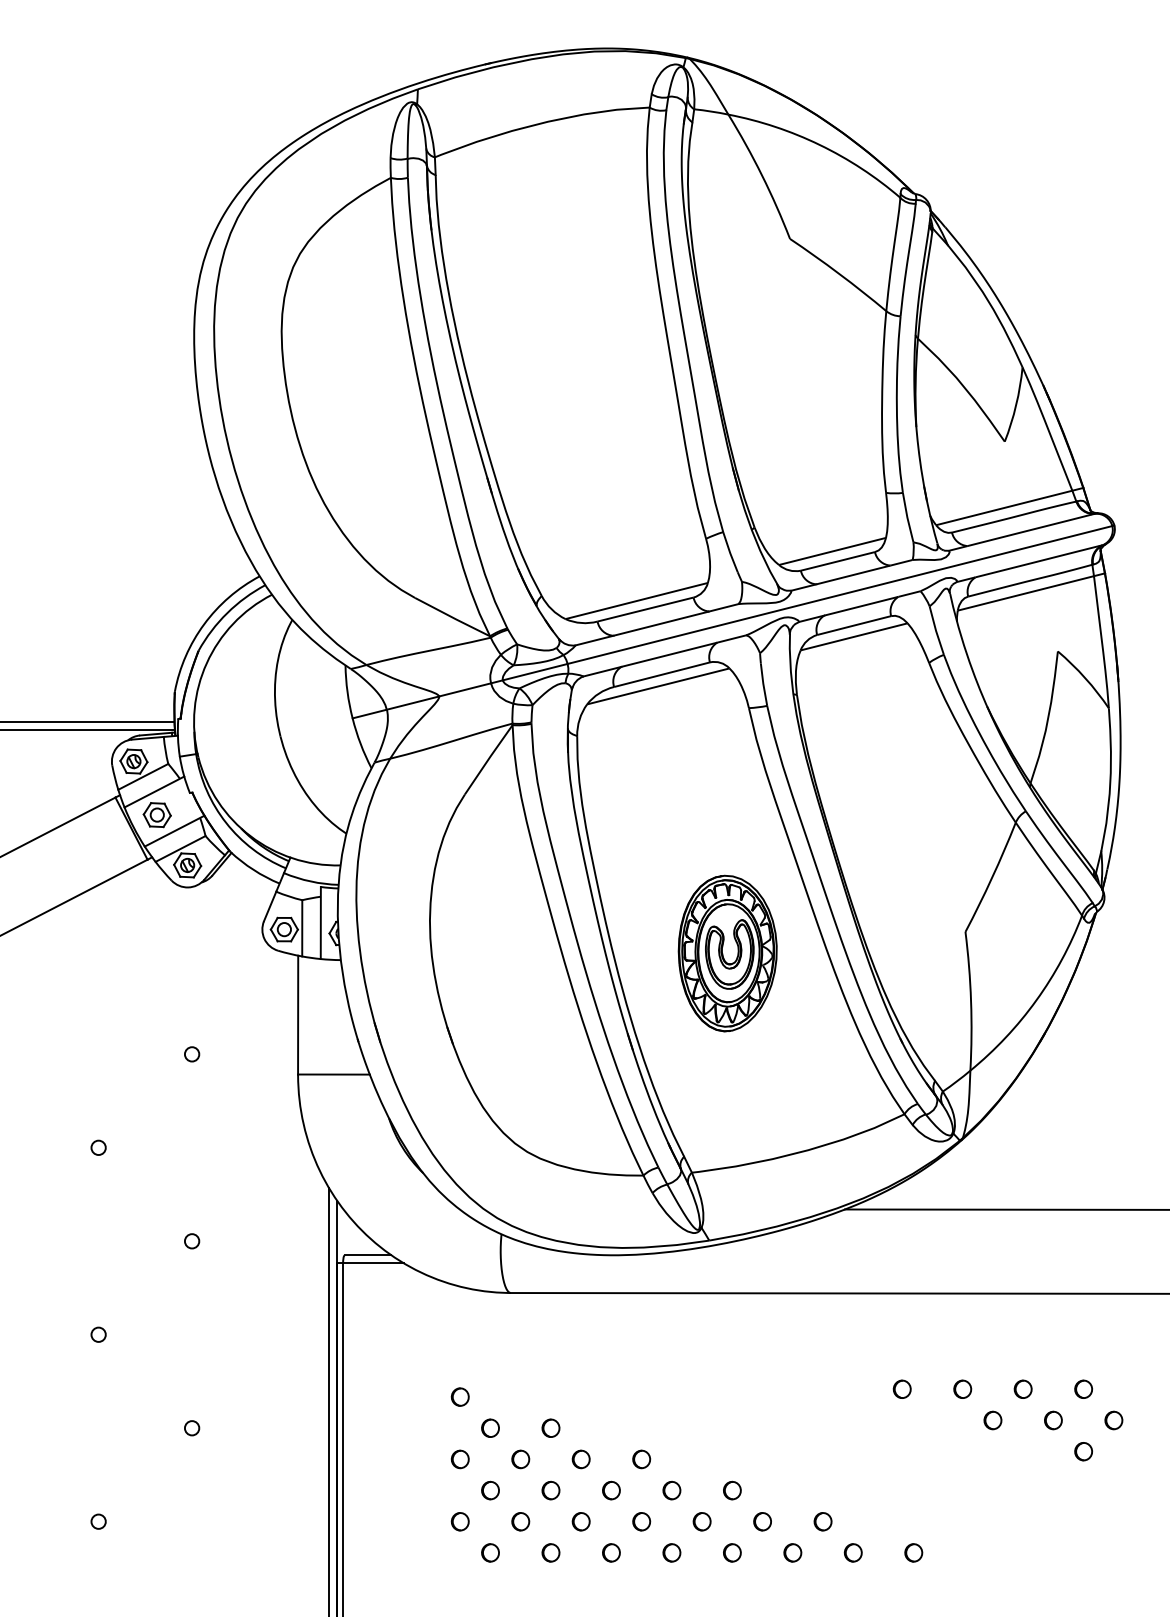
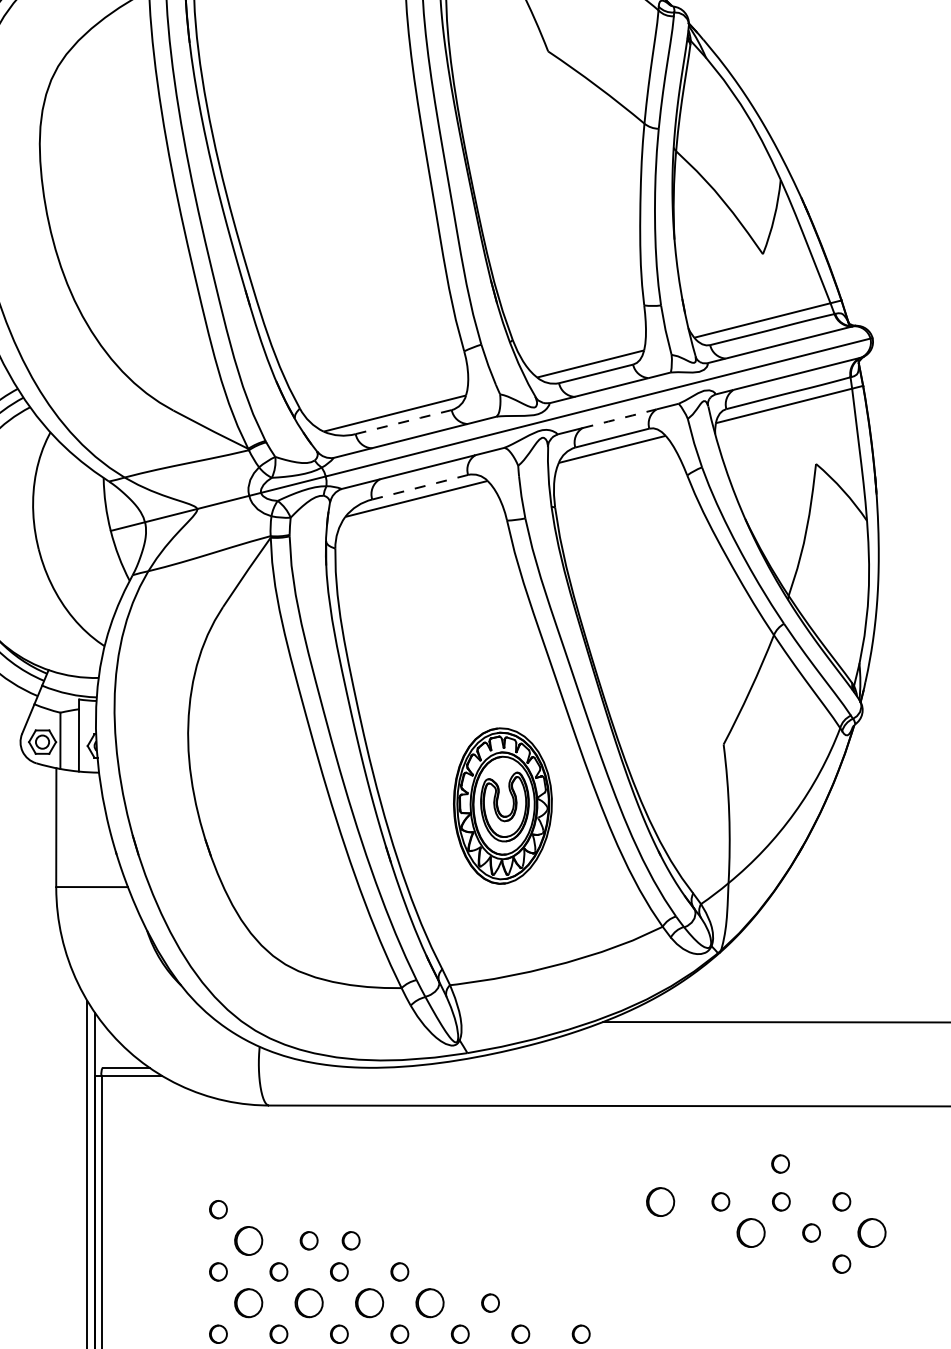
line: (861, 606) -> (619, 419), solid -> dashed
line: (645, 609) -> (403, 422), solid -> dashed
line: (661, 674) -> (419, 487), solid -> dashed
part: (727, 953) -> (502, 806), moved
part: (1022, 1351) -> (780, 1164), added
part: (901, 1388) -> (659, 1201), size x1.6
part: (992, 1420) -> (750, 1233), size x1.6
part: (1113, 1420) -> (871, 1233), size x1.6
part: (490, 1427) -> (248, 1240), size x1.6
part: (592, 1427) -> (350, 1240), added
part: (490, 1490) -> (248, 1303), size x1.6
part: (550, 1490) -> (308, 1303), size x1.6
part: (611, 1490) -> (369, 1303), size x1.6
part: (671, 1490) -> (429, 1303), size x1.6

